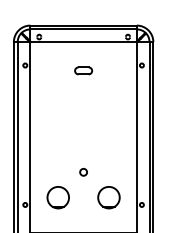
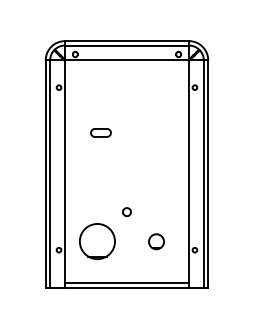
part: (83, 70) -> (100, 132), moved
part: (58, 197) -> (97, 241), size x1.4
part: (108, 197) -> (156, 241), size x0.6

